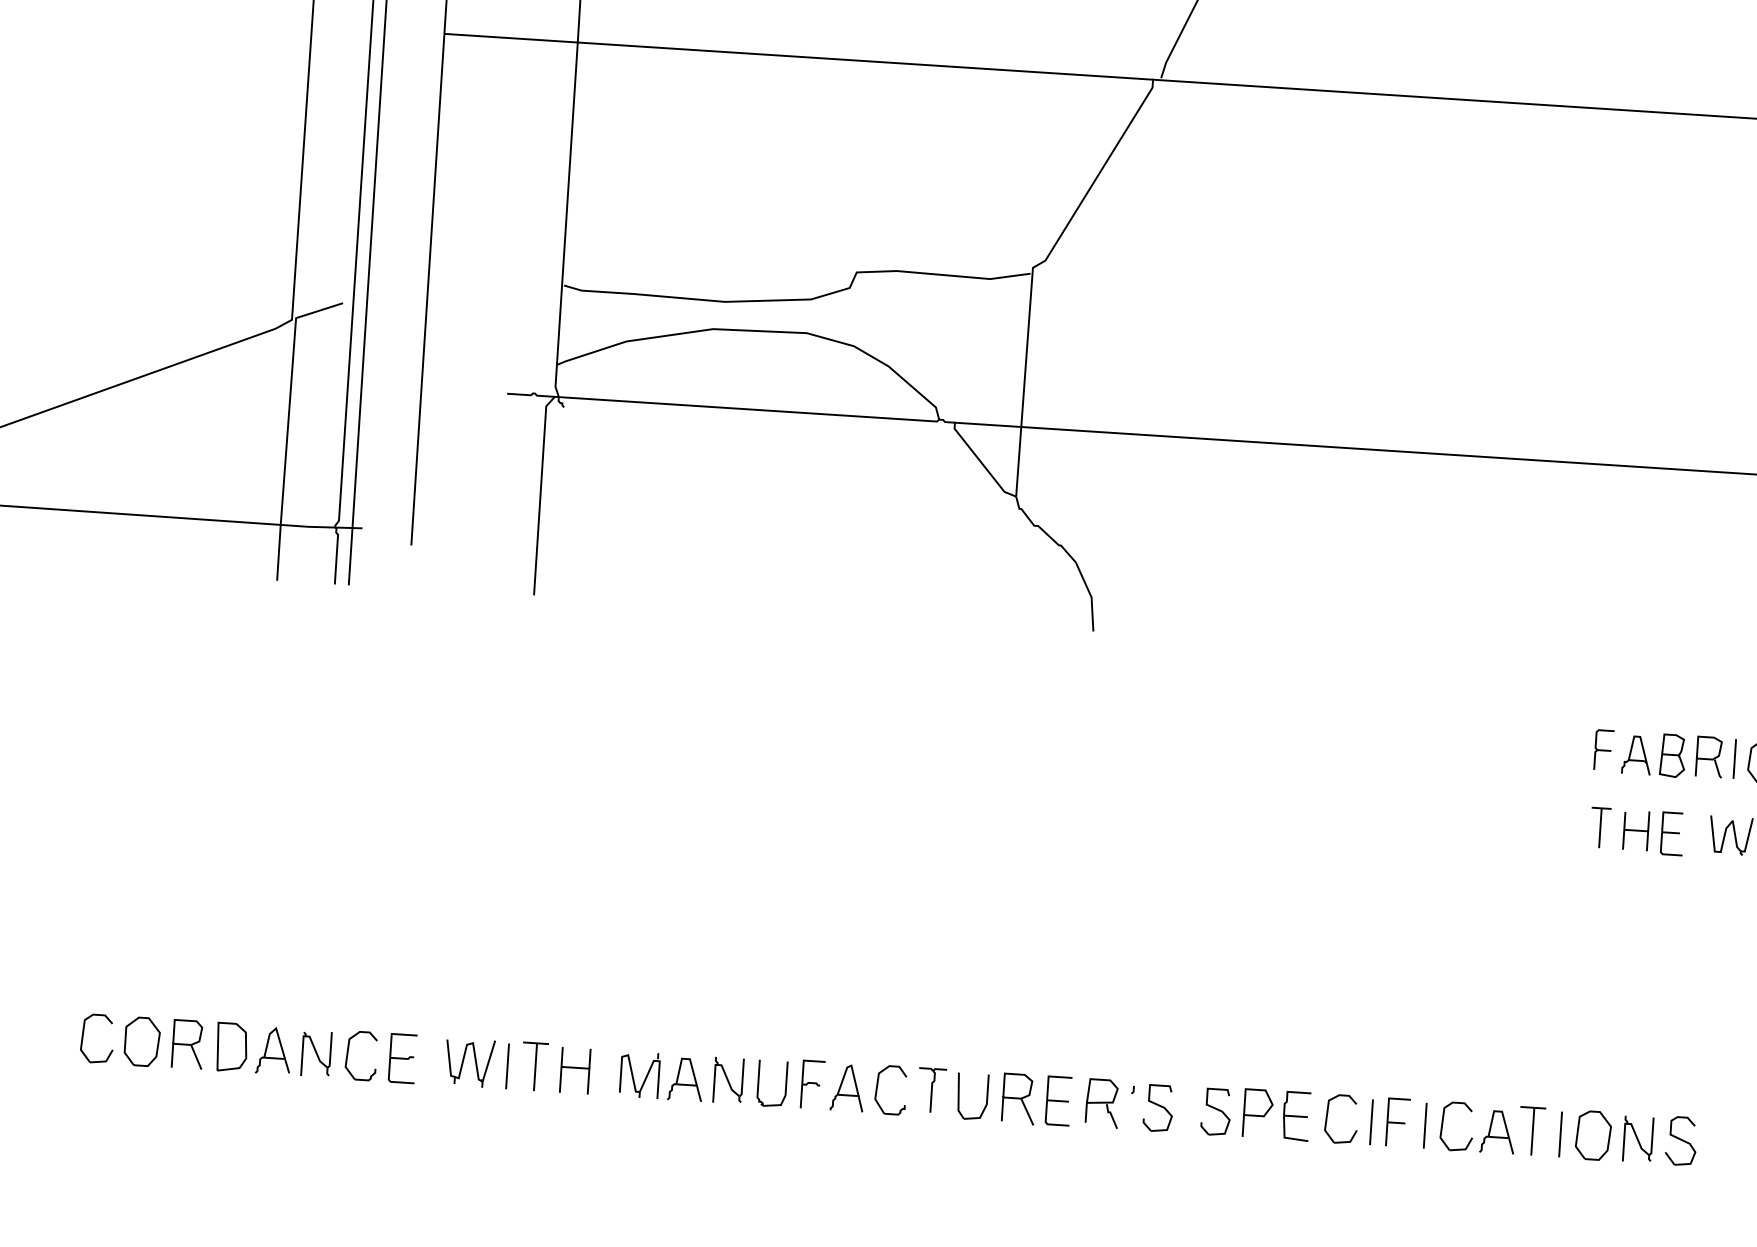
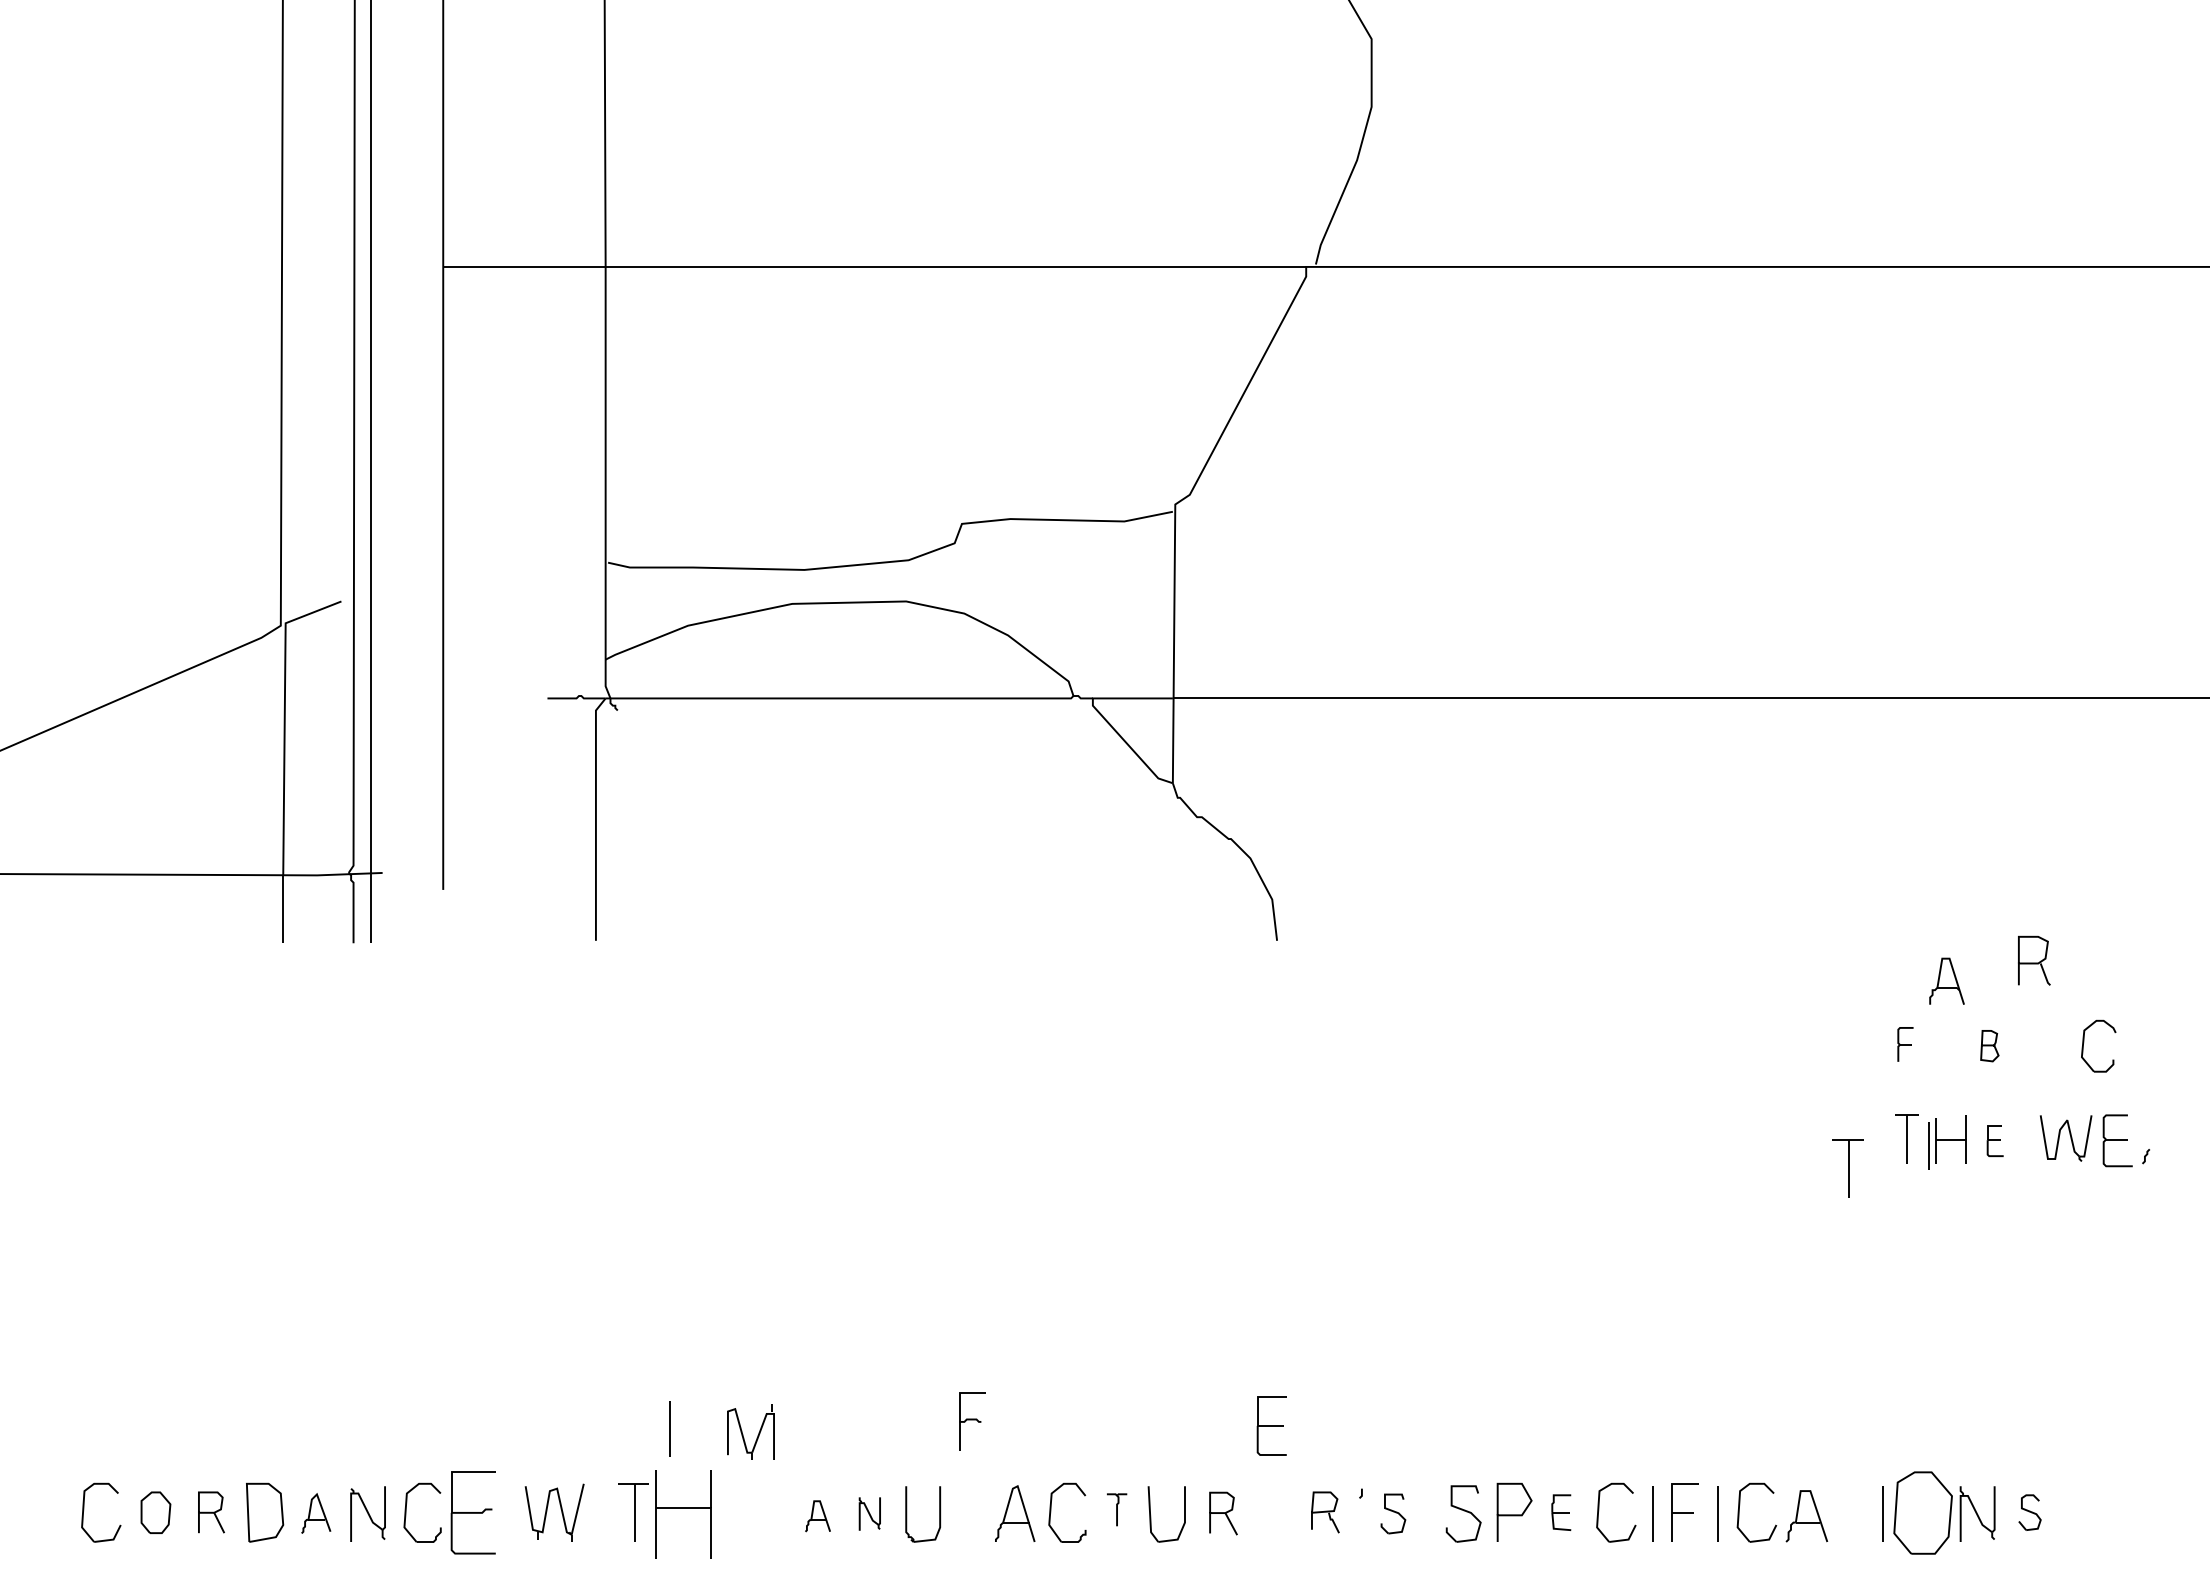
part: (1603, 750) -> (1905, 1044), size x0.7
part: (1636, 754) -> (1946, 980), moved
part: (1672, 755) -> (1989, 1045), size x0.6
part: (1709, 756) -> (2033, 960), moved
line: (1734, 758) -> (1928, 1145), moved
part: (1672, 833) -> (1995, 1140), size x0.6
part: (141, 1041) -> (155, 1512), size x0.7
part: (187, 1044) -> (211, 1512), size x0.7
part: (274, 1050) -> (316, 1513), size x0.7
part: (402, 1058) -> (472, 1512), size x1.4
line: (507, 1065) -> (669, 1428), moved
part: (574, 1070) -> (682, 1513), size x1.6
part: (633, 1076) -> (743, 1434), moved
part: (685, 1079) -> (817, 1516), size x0.6
part: (728, 1080) -> (869, 1513), size x0.6
part: (812, 1084) -> (972, 1421), moved
part: (931, 1090) -> (1116, 1509), size x0.6
part: (1018, 1098) -> (1223, 1513), size x0.7
part: (1058, 1100) -> (1271, 1425), moved
part: (1102, 1103) -> (1325, 1512), size x0.7
part: (1158, 1108) -> (1393, 1513), size x0.7
part: (1296, 1116) -> (1561, 1512), size x0.6
part: (1531, 1131) -> (1847, 1168), moved
part: (1593, 1135) -> (1922, 1512), size x1.4
part: (1680, 1140) -> (2029, 1512), size x0.6

